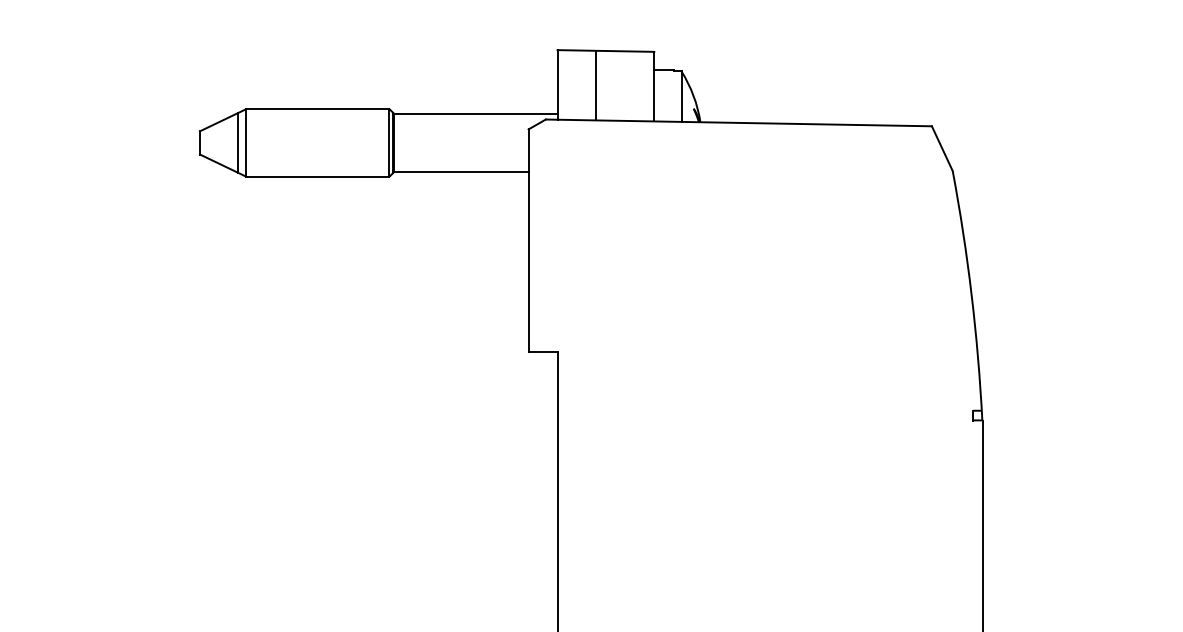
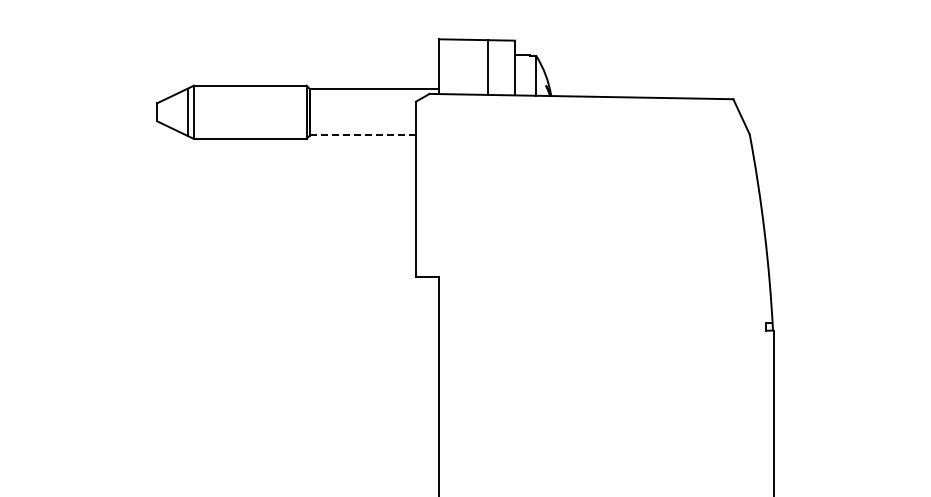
line: (596, 84) -> (488, 66), moved
line: (461, 172) -> (363, 135), solid -> dashed

